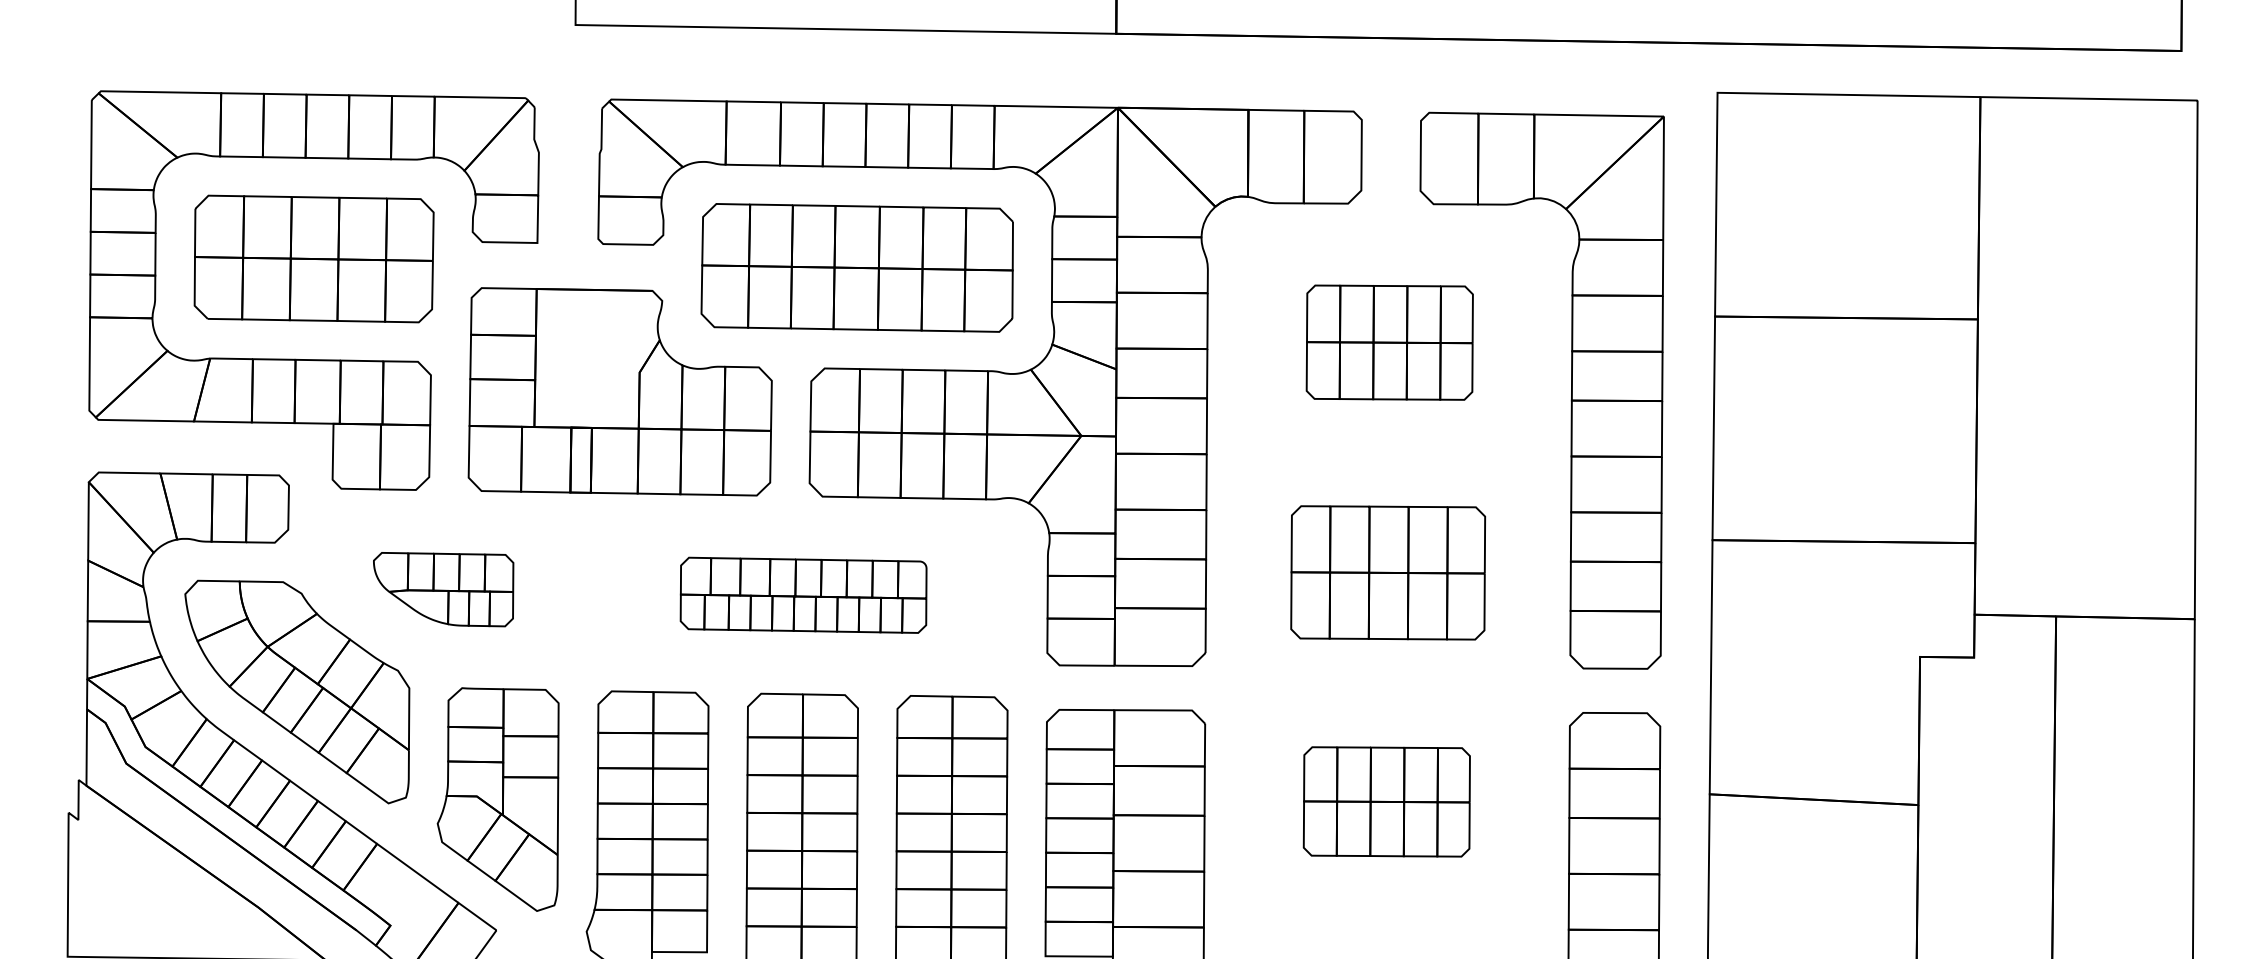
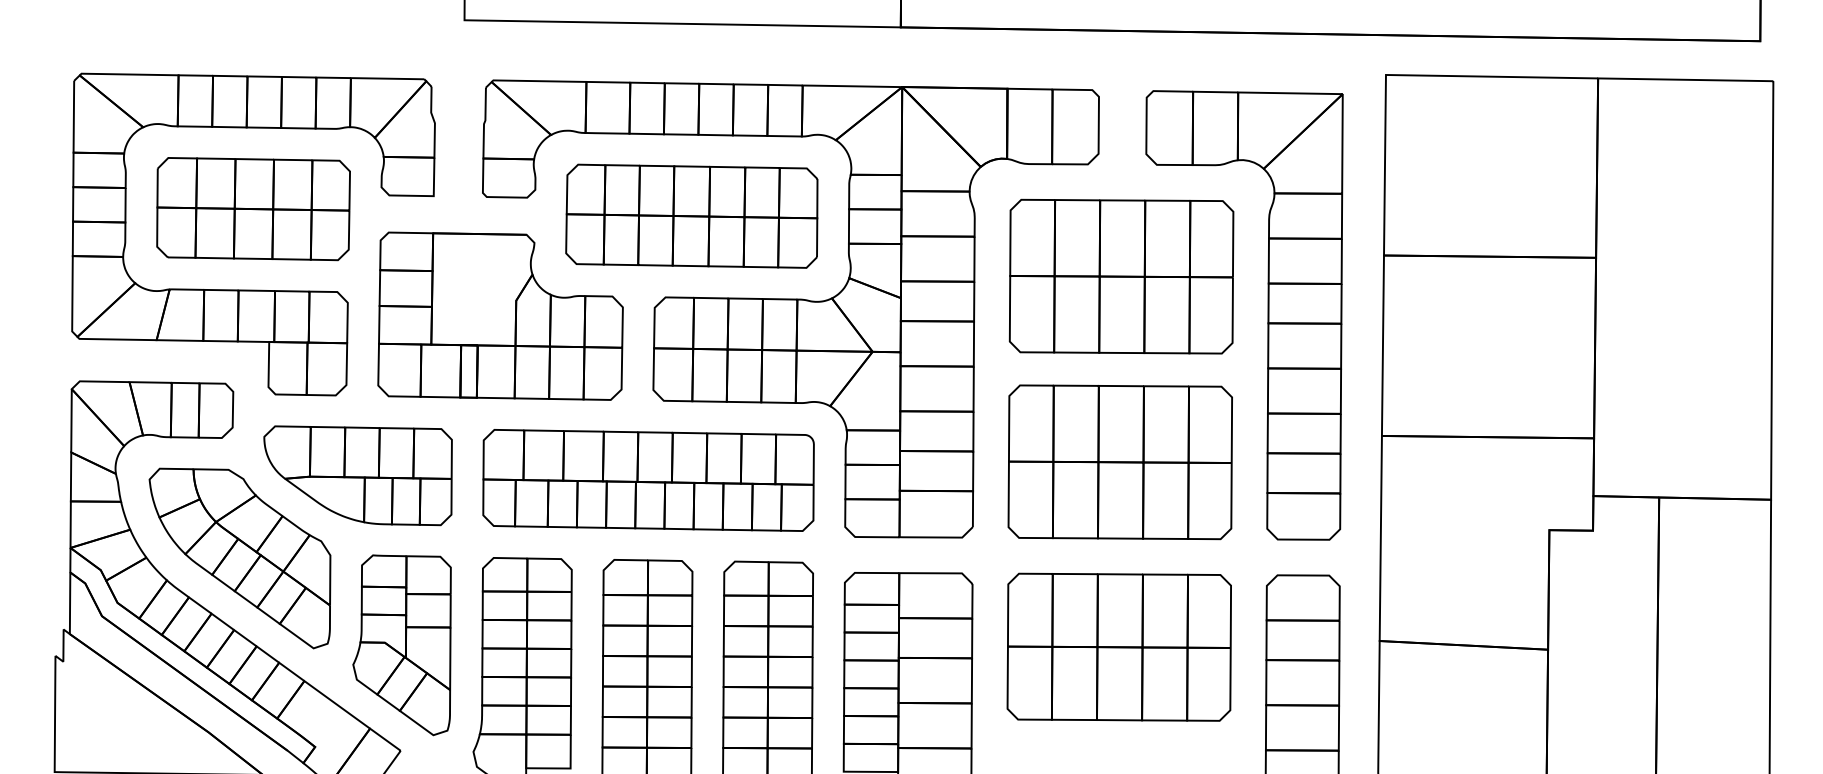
part: (1389, 342) -> (1121, 276), size x1.67
part: (1387, 573) -> (1119, 462), size x1.43
part: (442, 589) -> (357, 475), size x1.67
part: (803, 595) -> (648, 480), size x1.67
part: (1386, 801) -> (1118, 646), size x1.67

